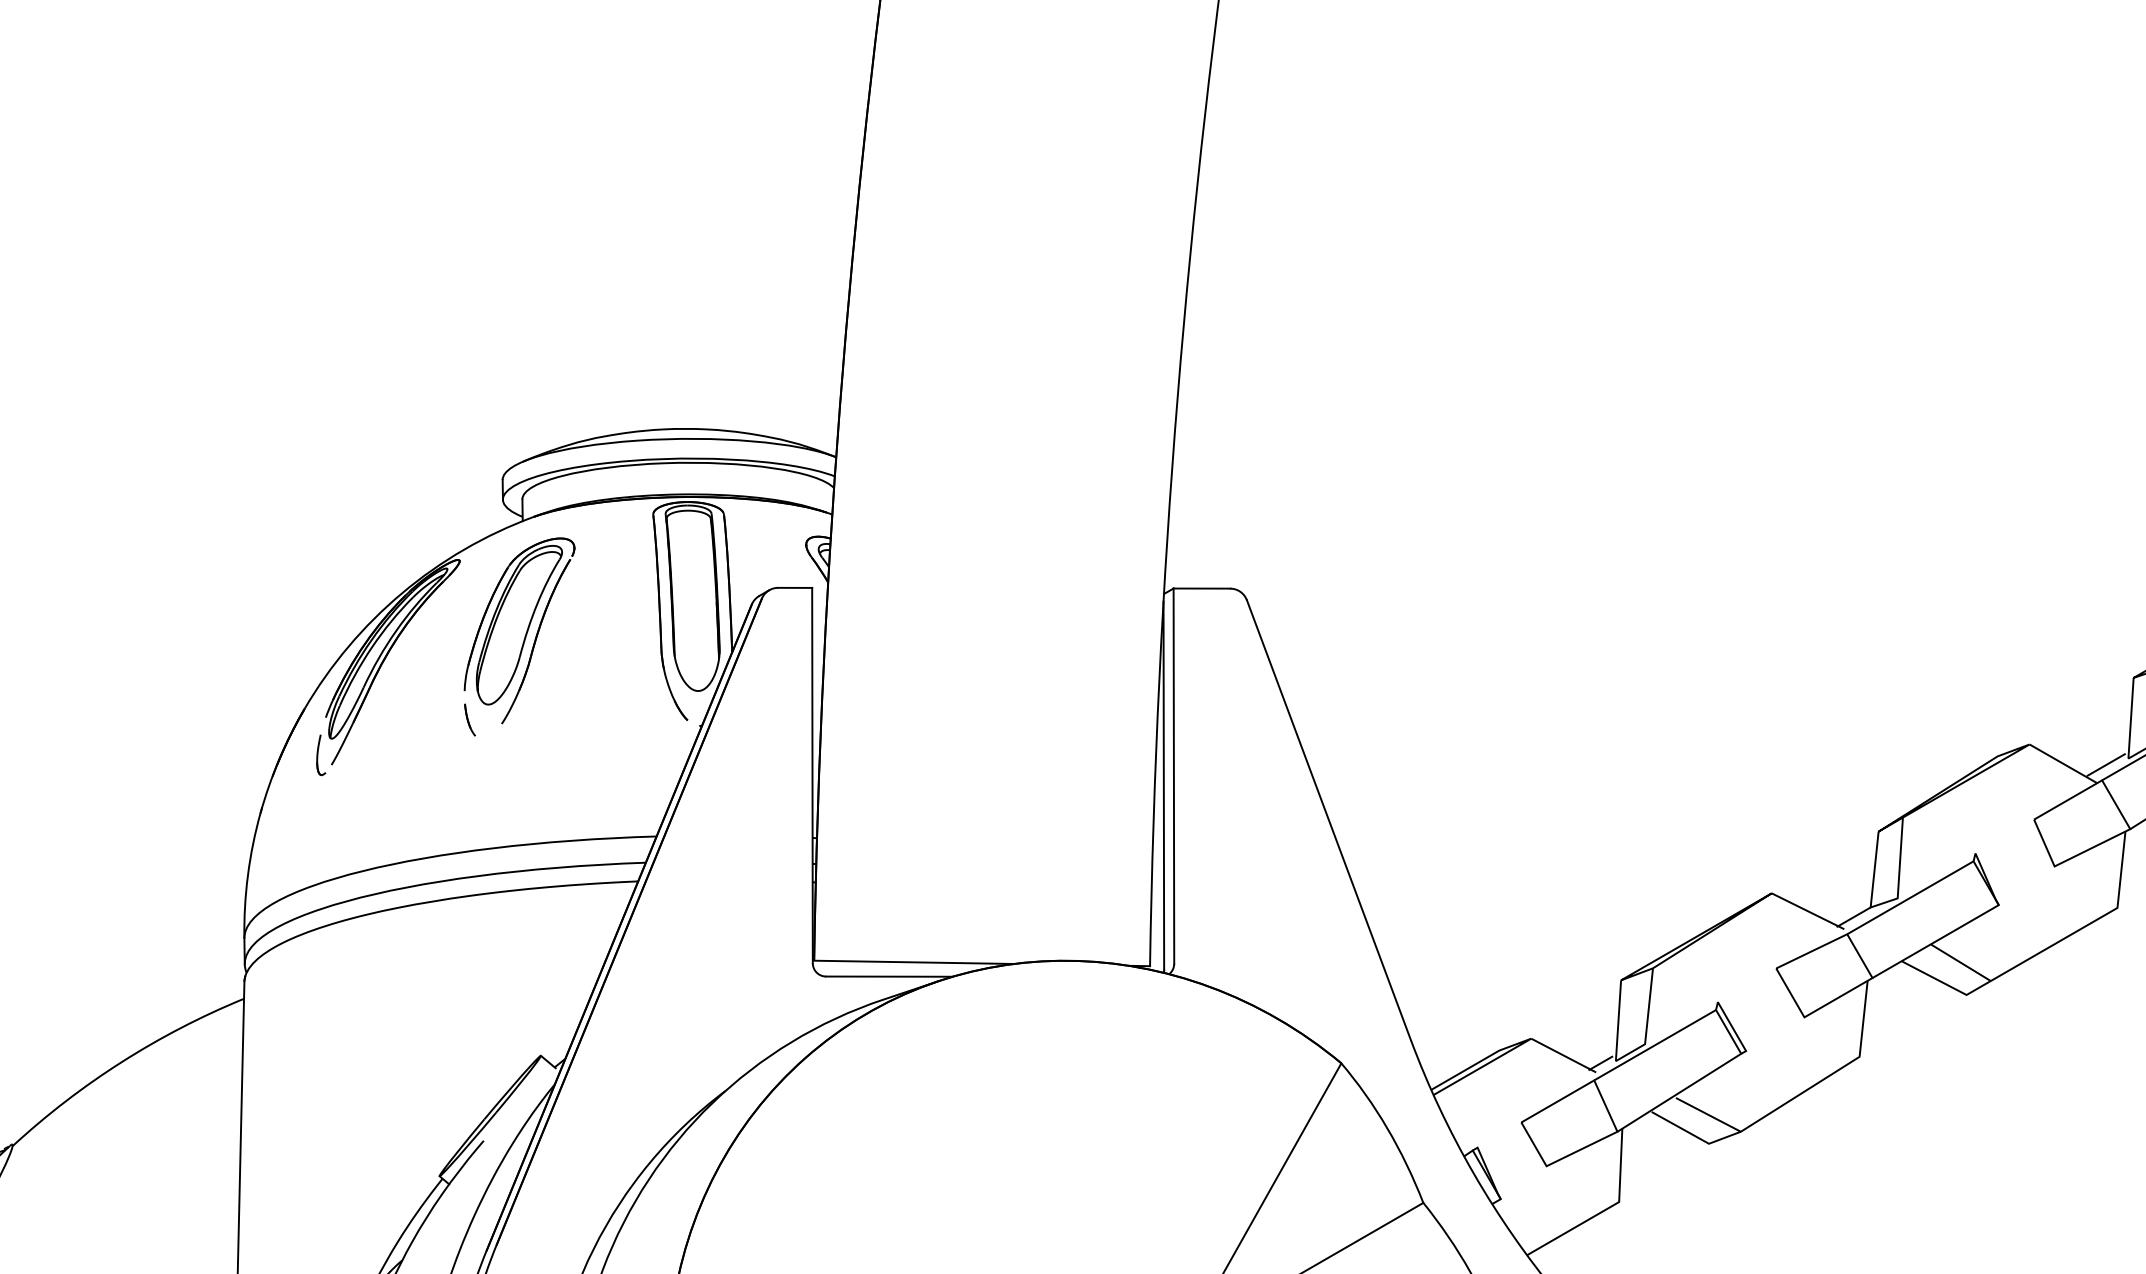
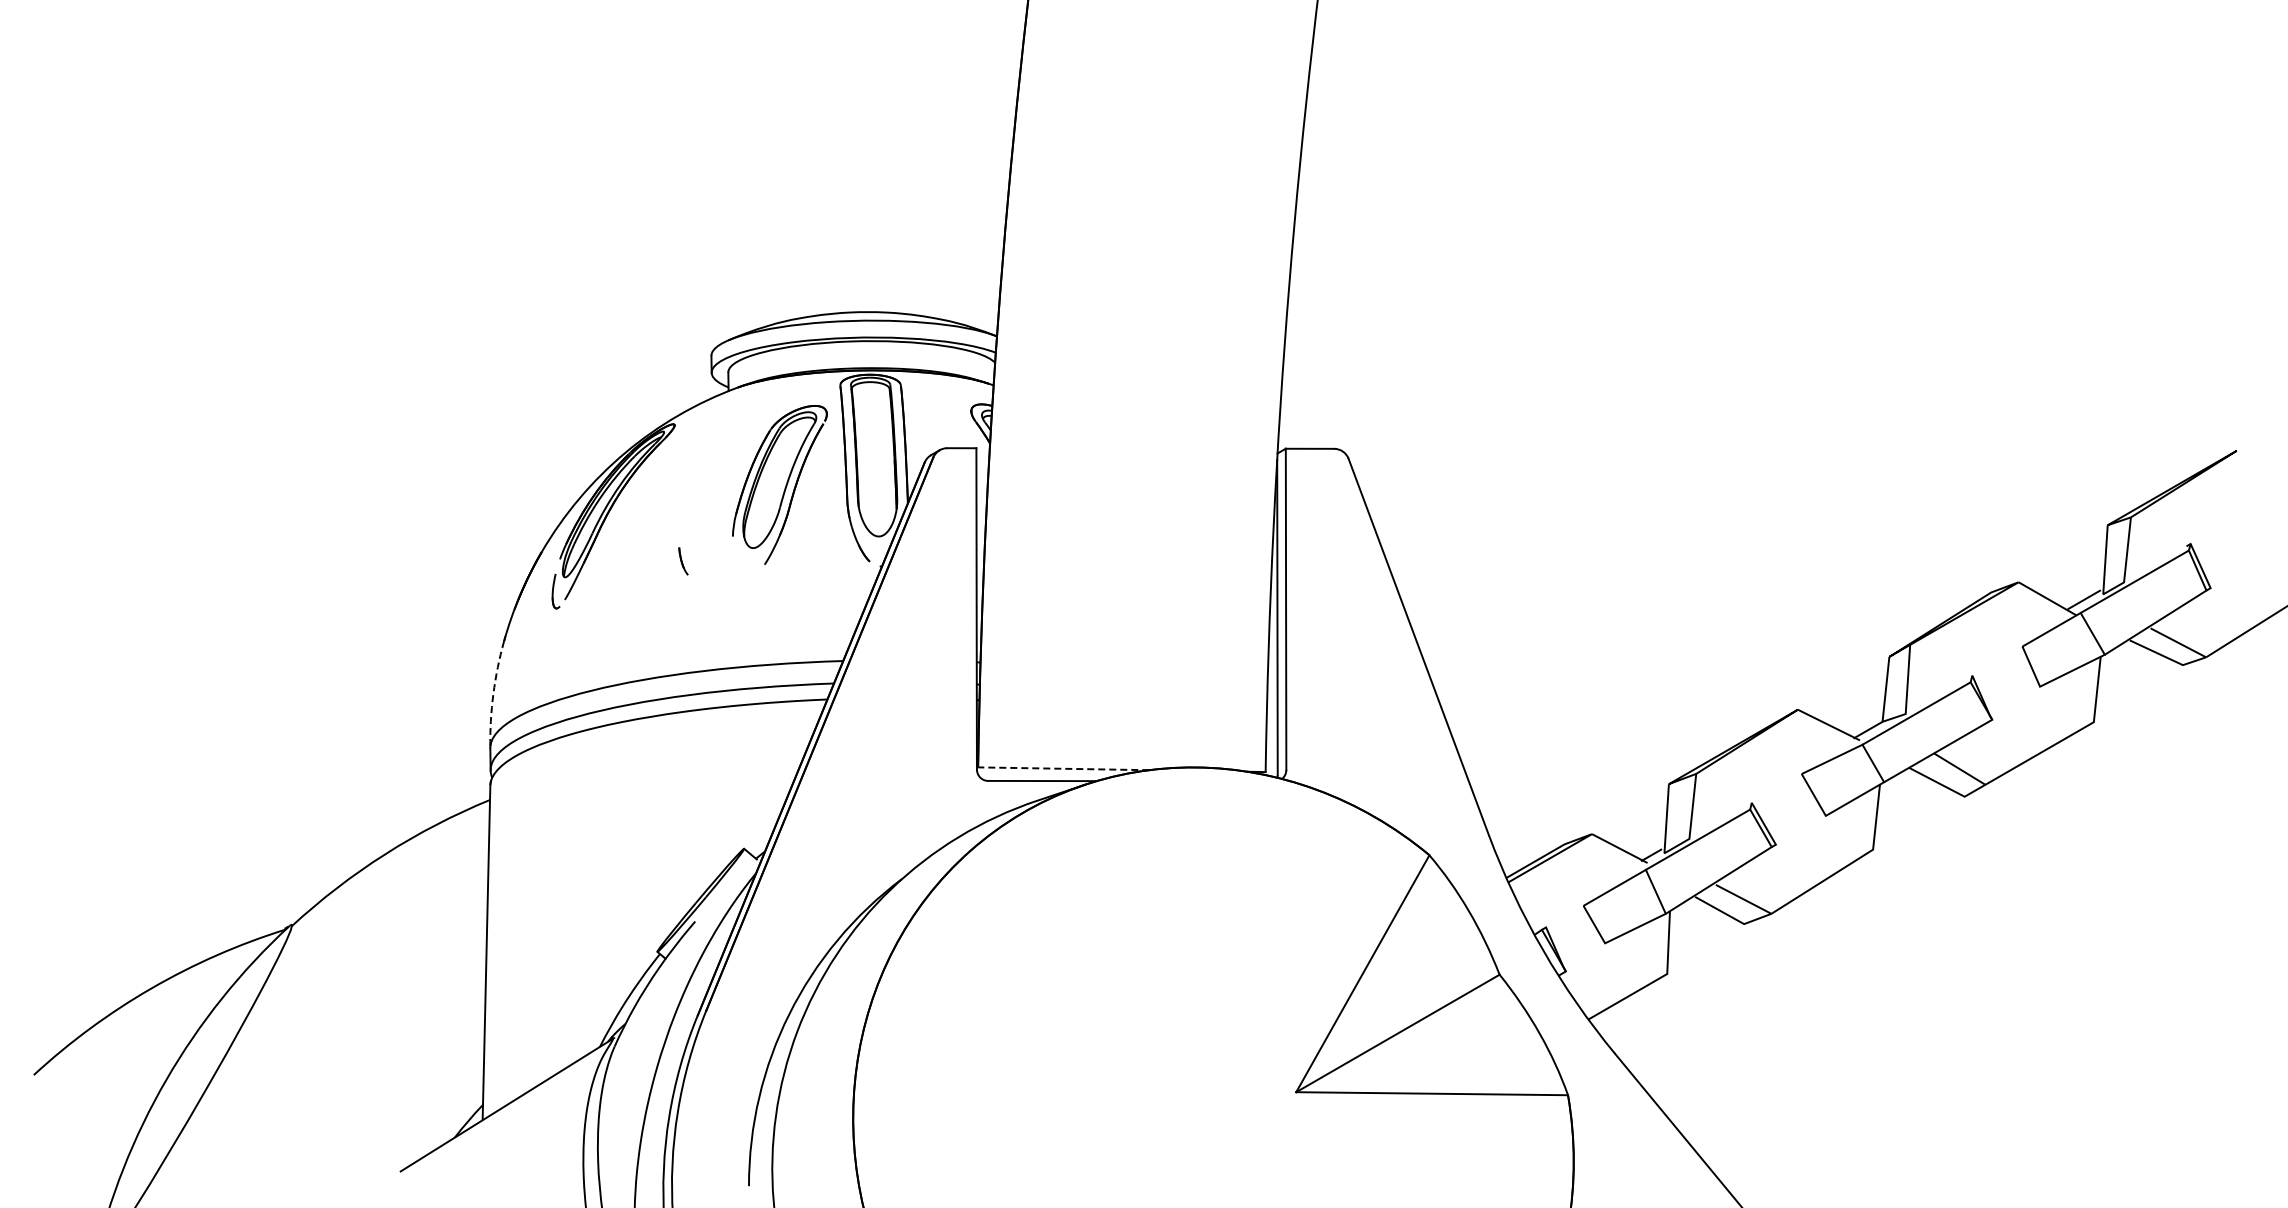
part: (519, 630) -> (779, 484), moved
arc: (248, 875) -> (493, 694), solid -> dashed
line: (913, 962) -> (1063, 768), solid -> dashed

